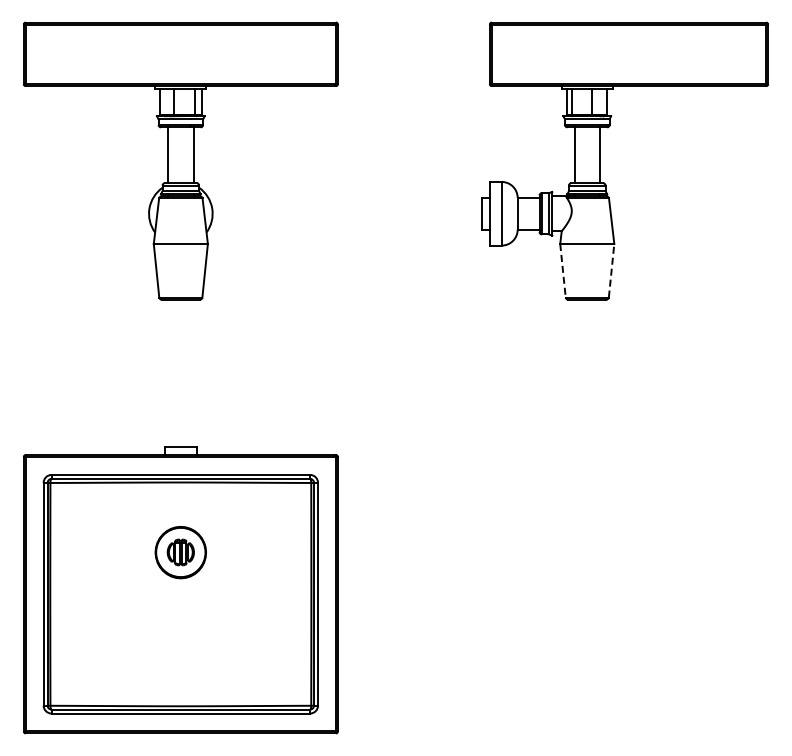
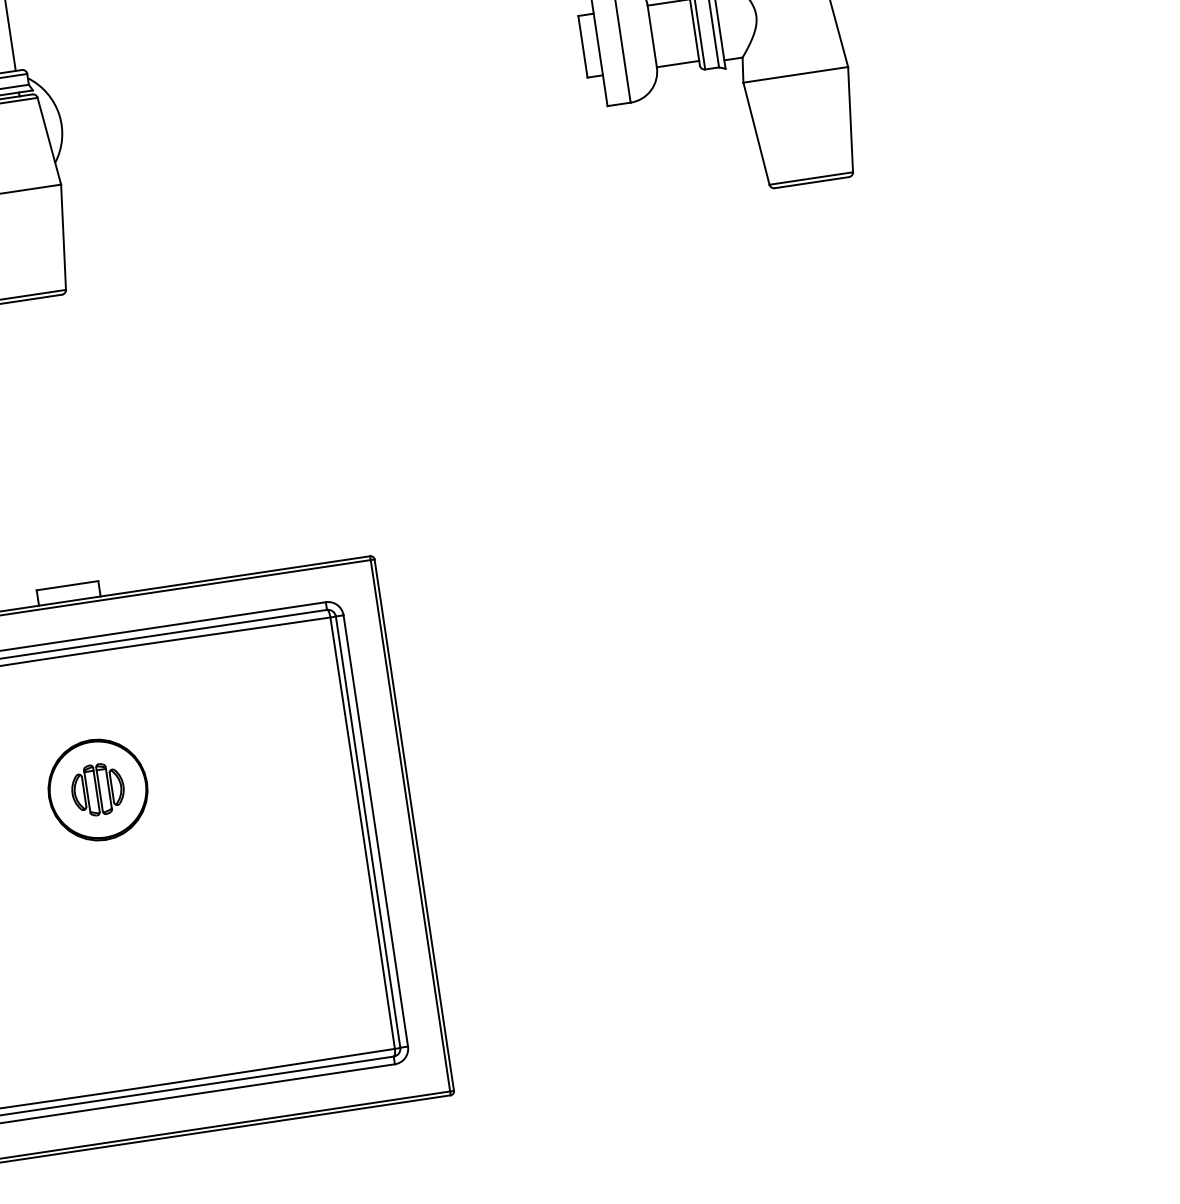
line: (562, 270) -> (755, 133), dashed -> solid
line: (611, 270) -> (850, 119), dashed -> solid

